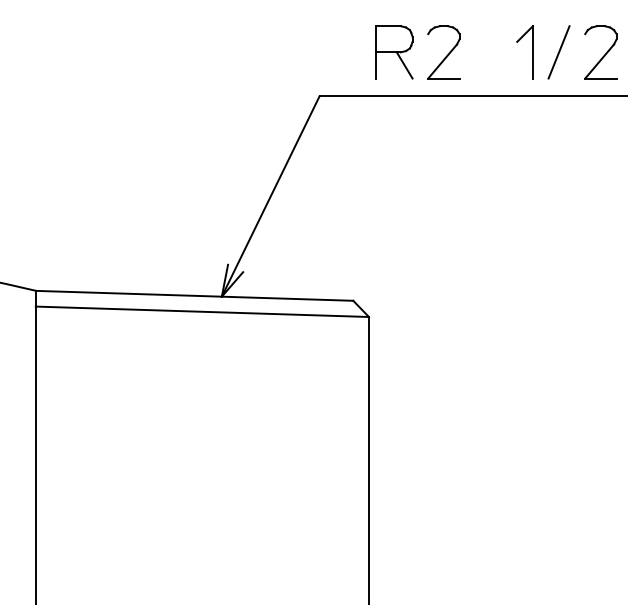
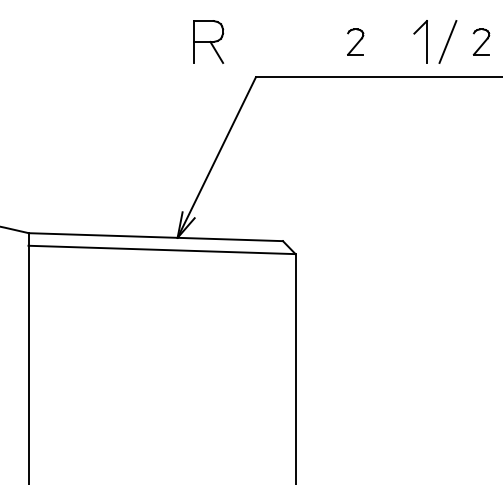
part: (394, 52) -> (208, 42), moved
part: (443, 52) -> (355, 42), size x0.6
part: (600, 52) -> (481, 42), size x0.6

